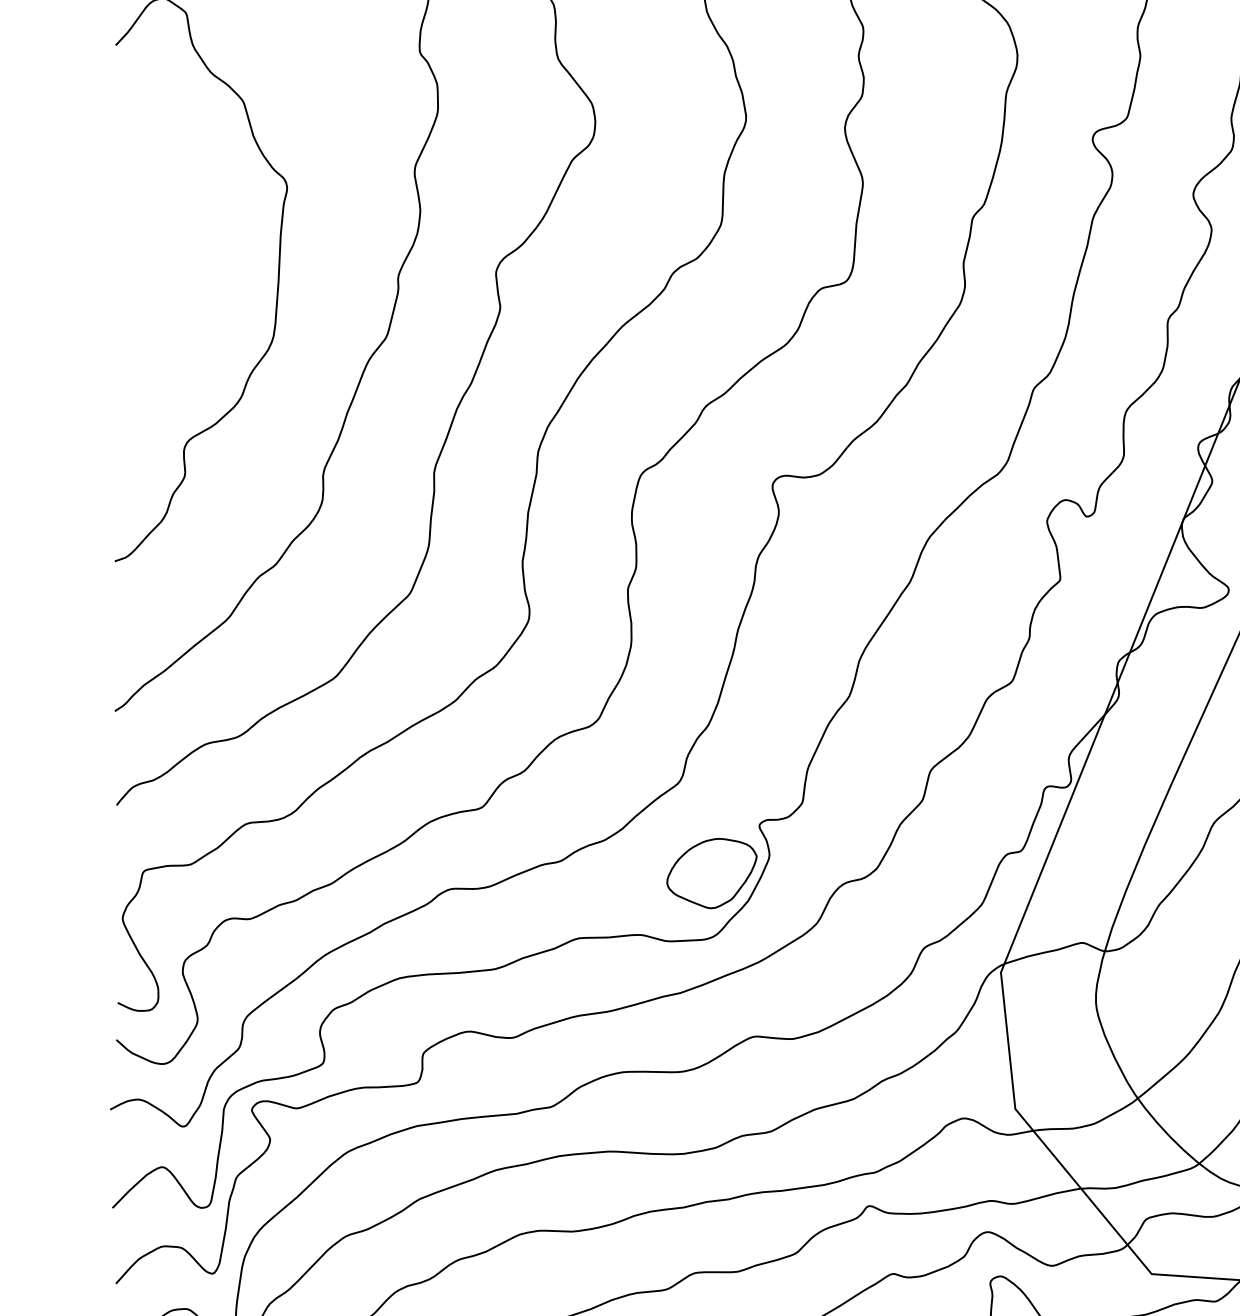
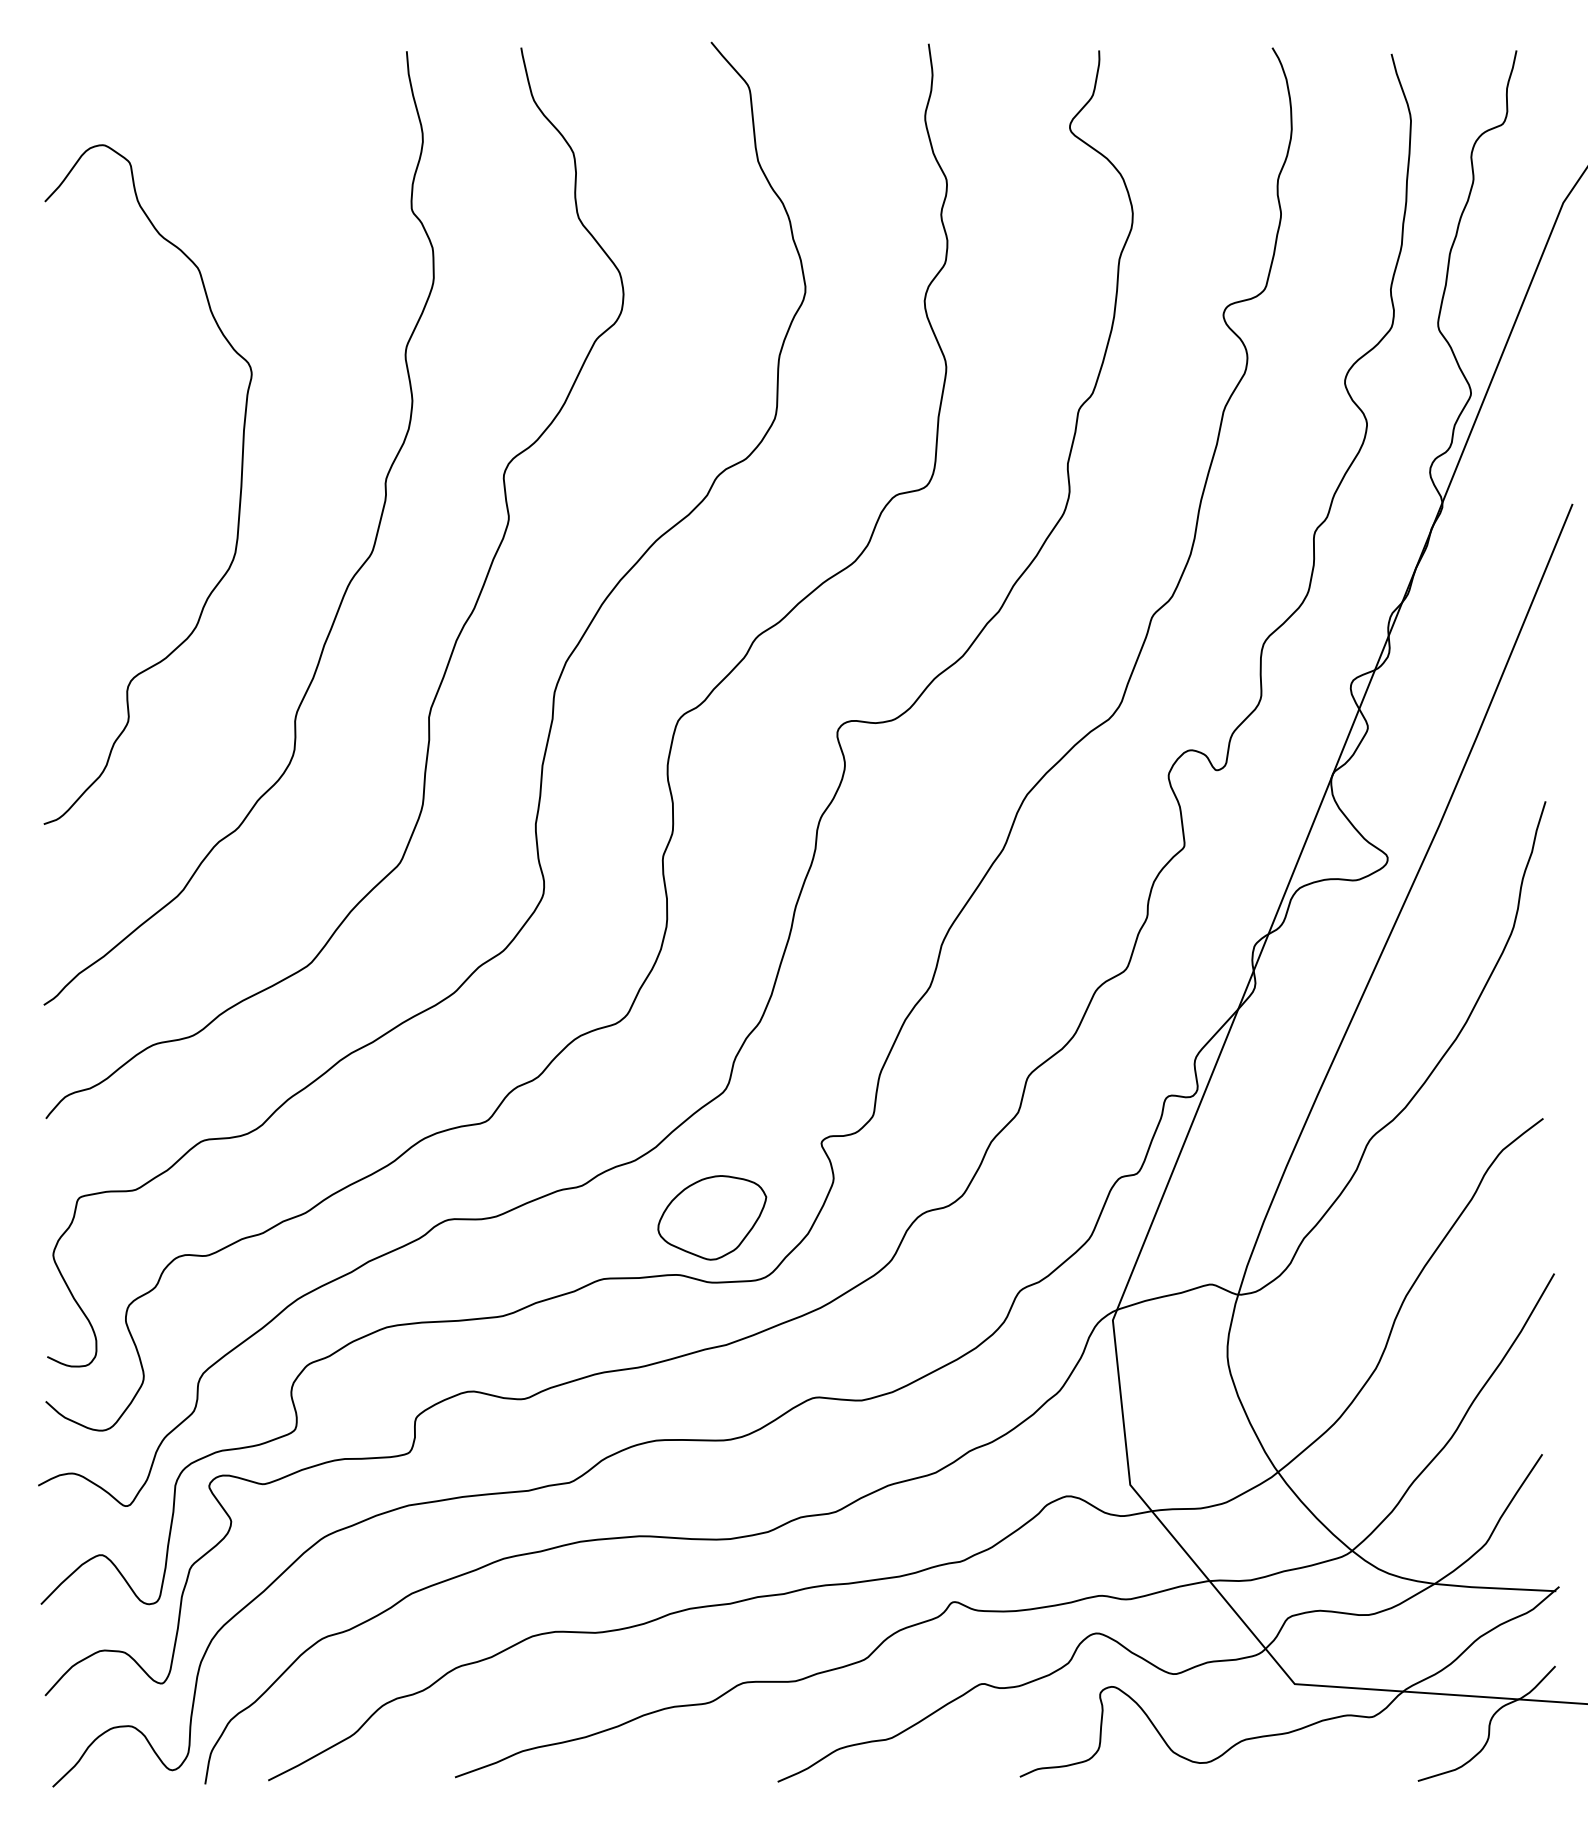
part: (712, 873) -> (712, 1217), moved

